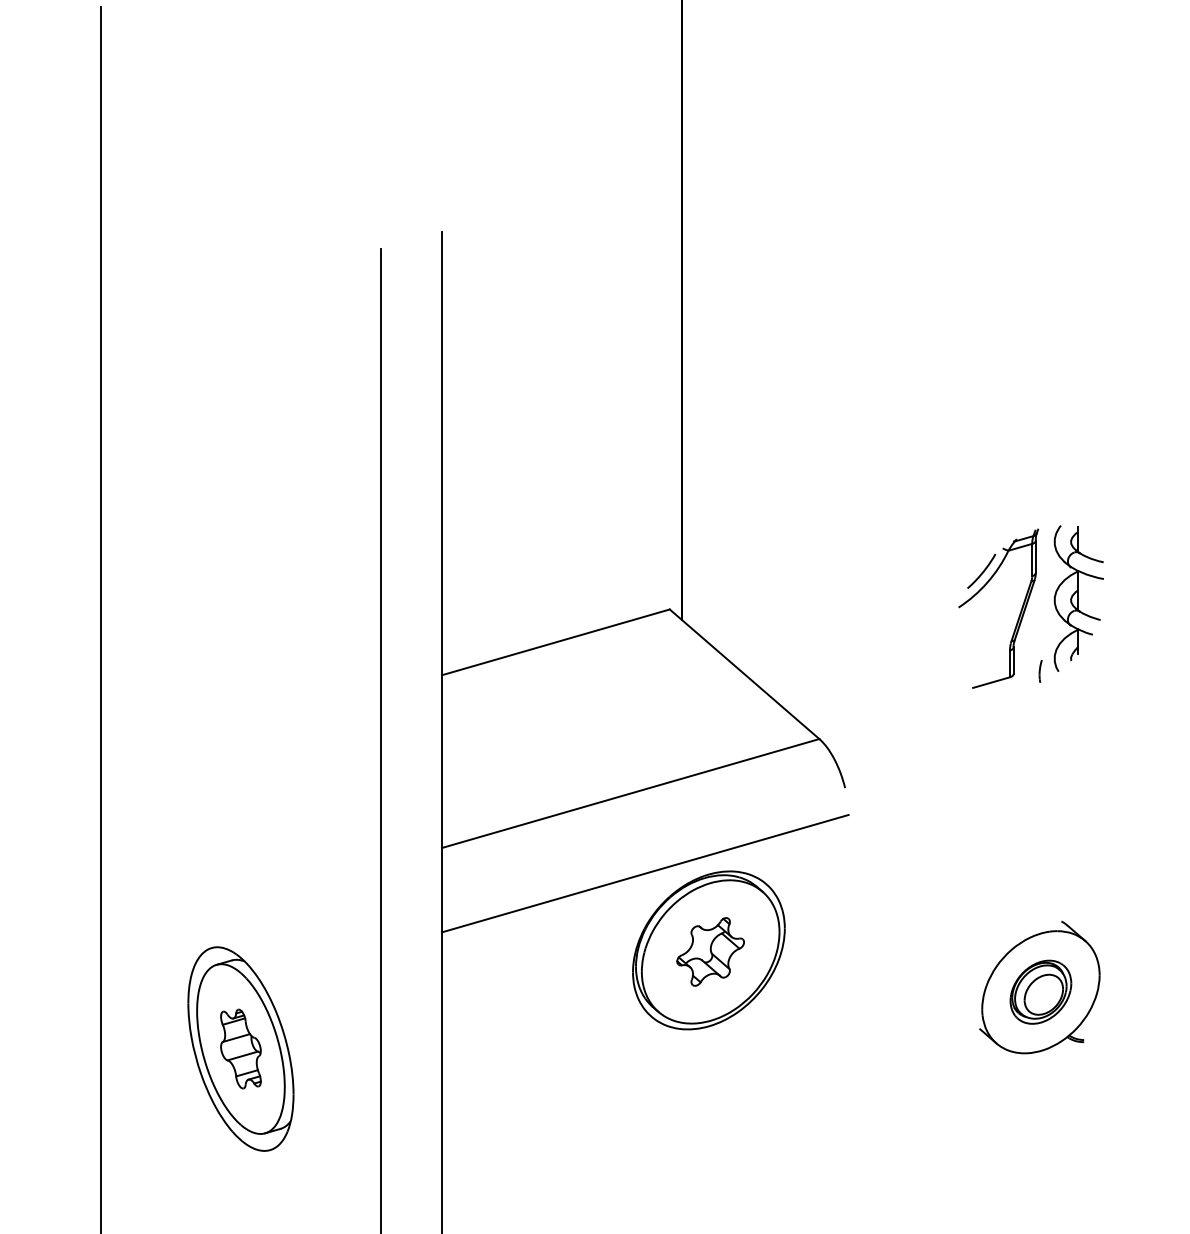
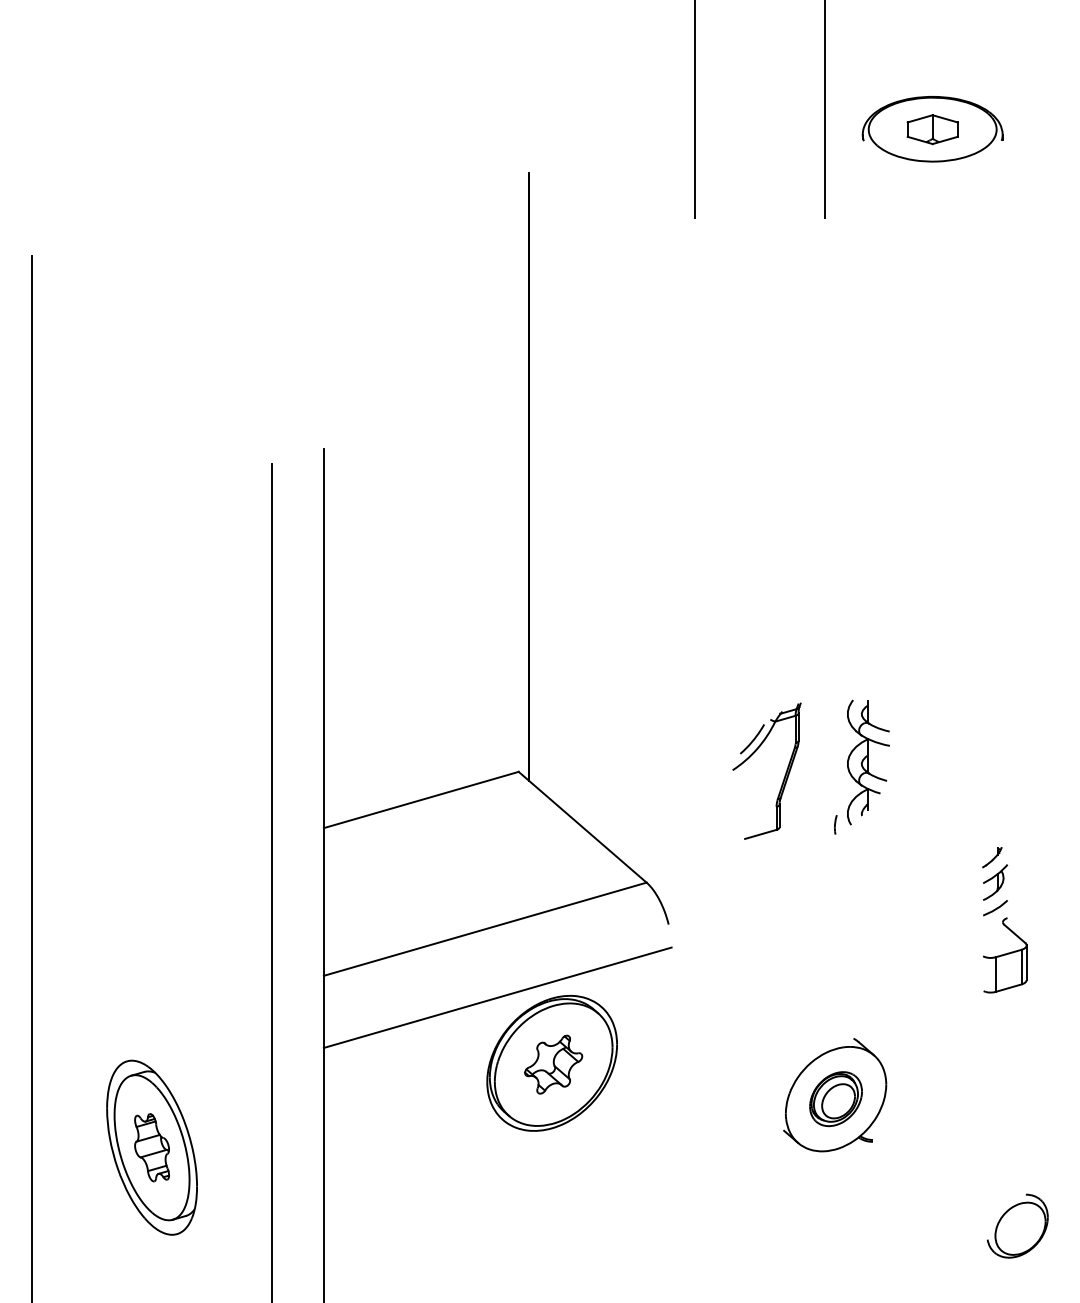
part: (1019, 613) -> (784, 775), moved

